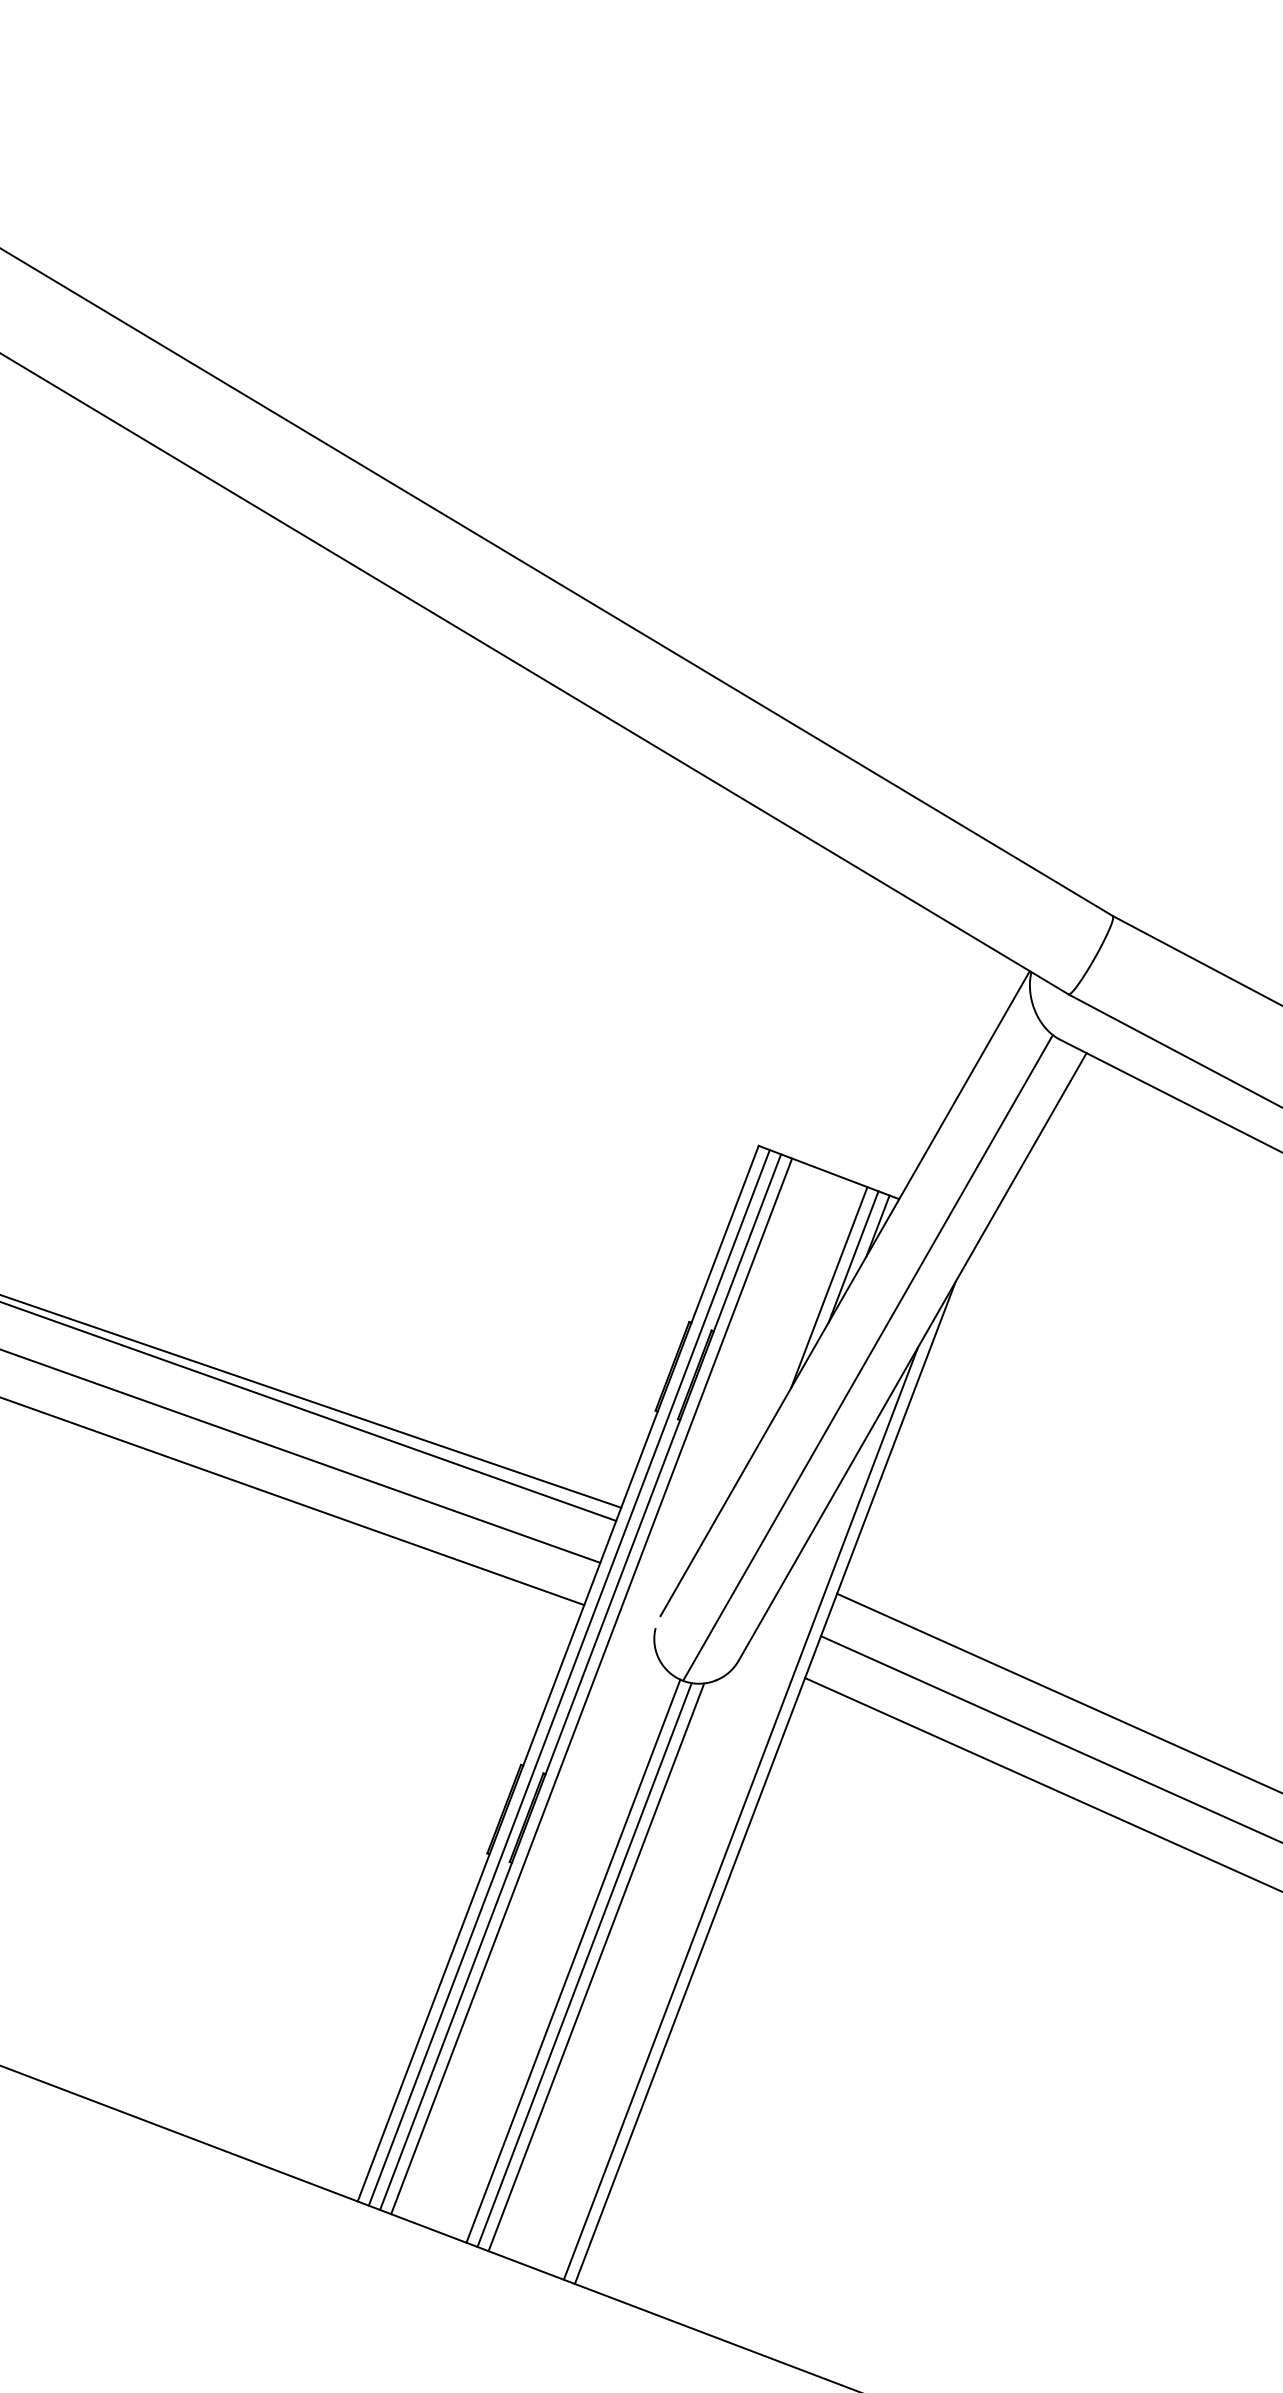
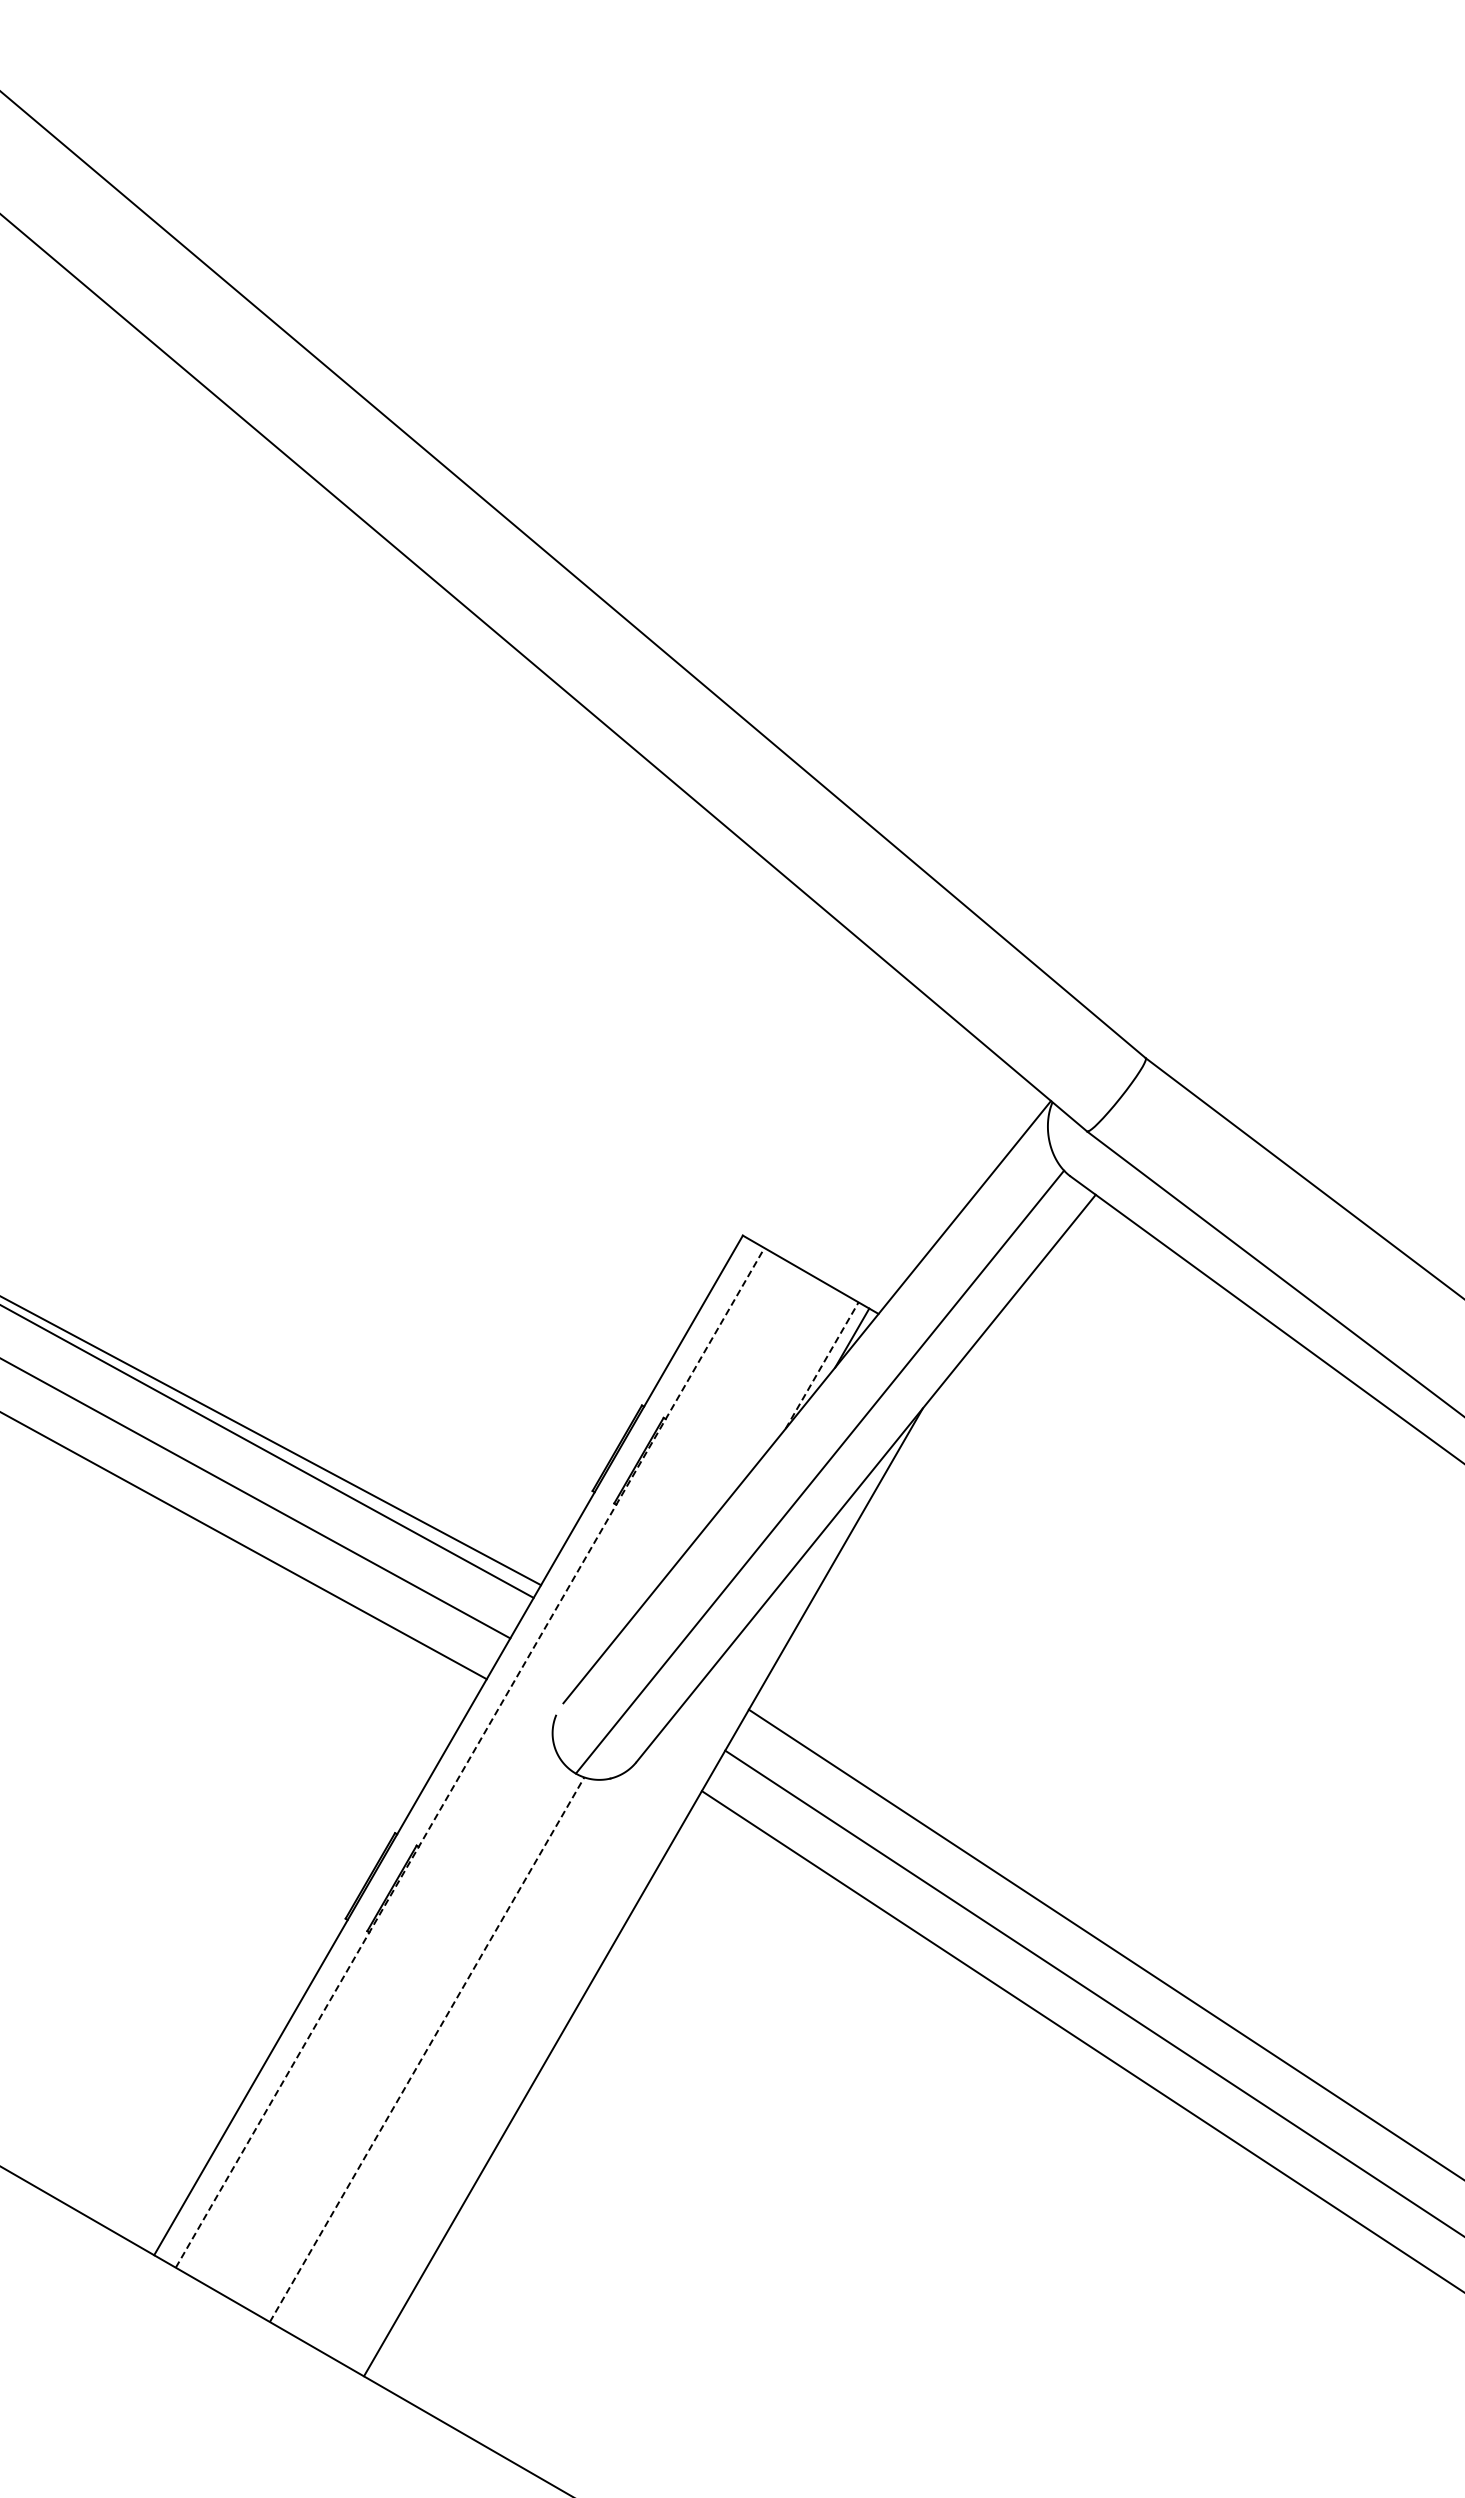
line: (854, 1256) -> (822, 1365), solid -> dashed
line: (828, 1287) -> (791, 1393), removed
line: (568, 1677) -> (458, 1751), removed
line: (580, 1681) -> (470, 1757), solid -> dashed
line: (591, 1685) -> (480, 1763), removed
line: (741, 1813) -> (613, 1919), removed
line: (573, 1960) -> (416, 2043), removed
line: (584, 1964) -> (427, 2049), solid -> dashed
line: (595, 1966) -> (438, 2053), removed

